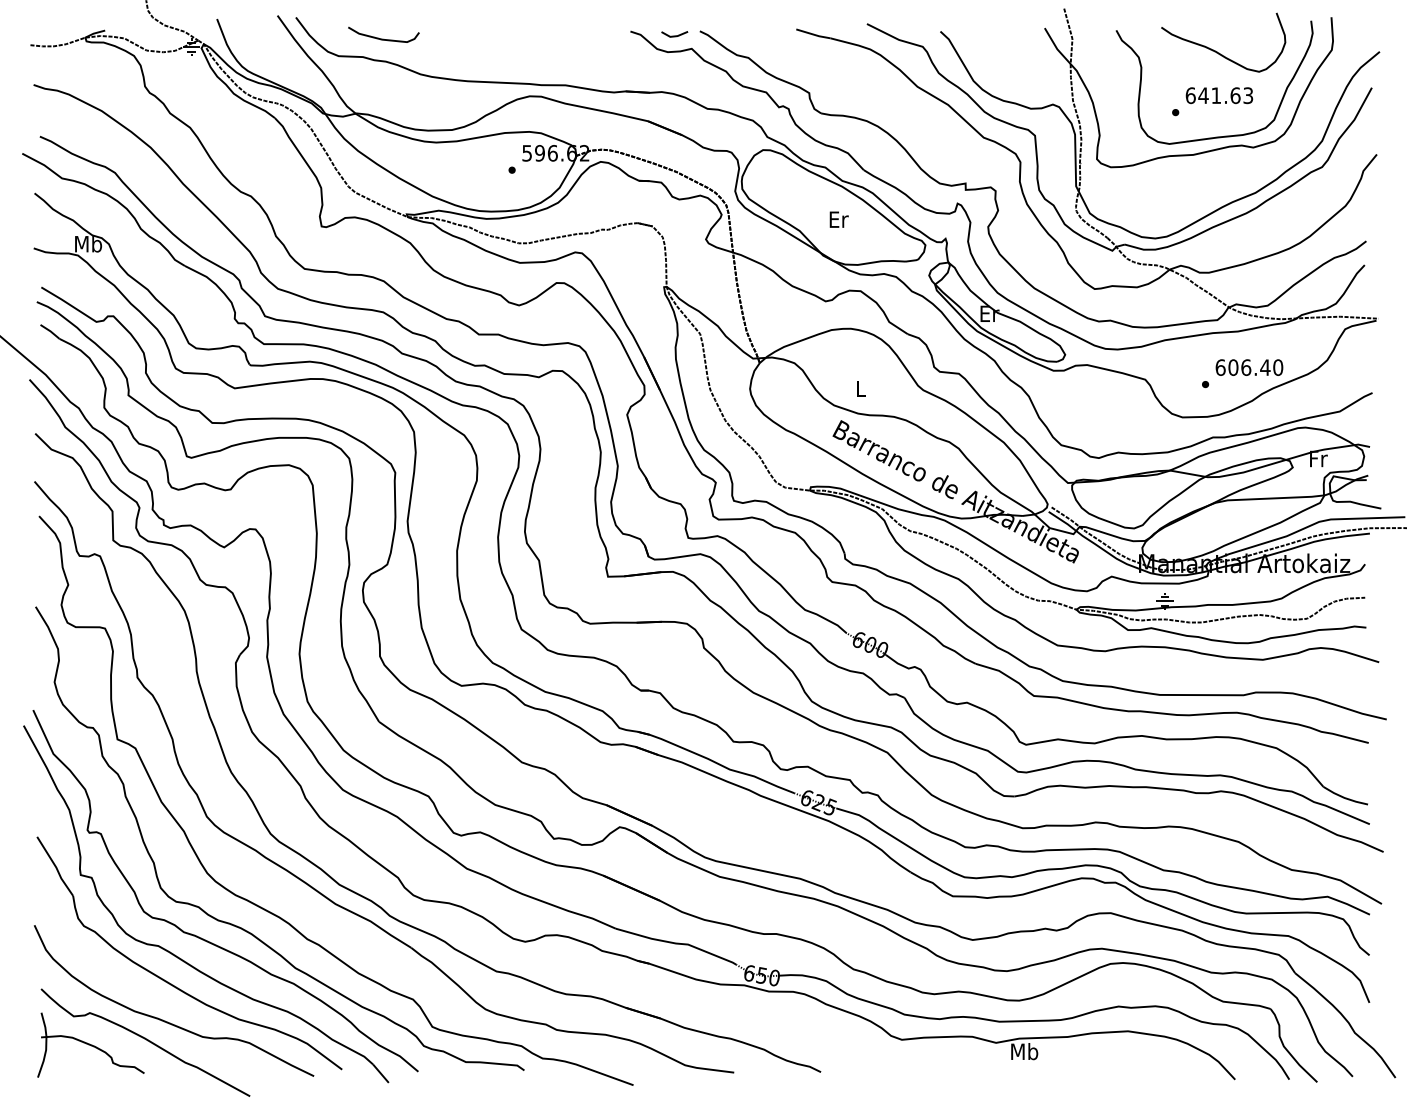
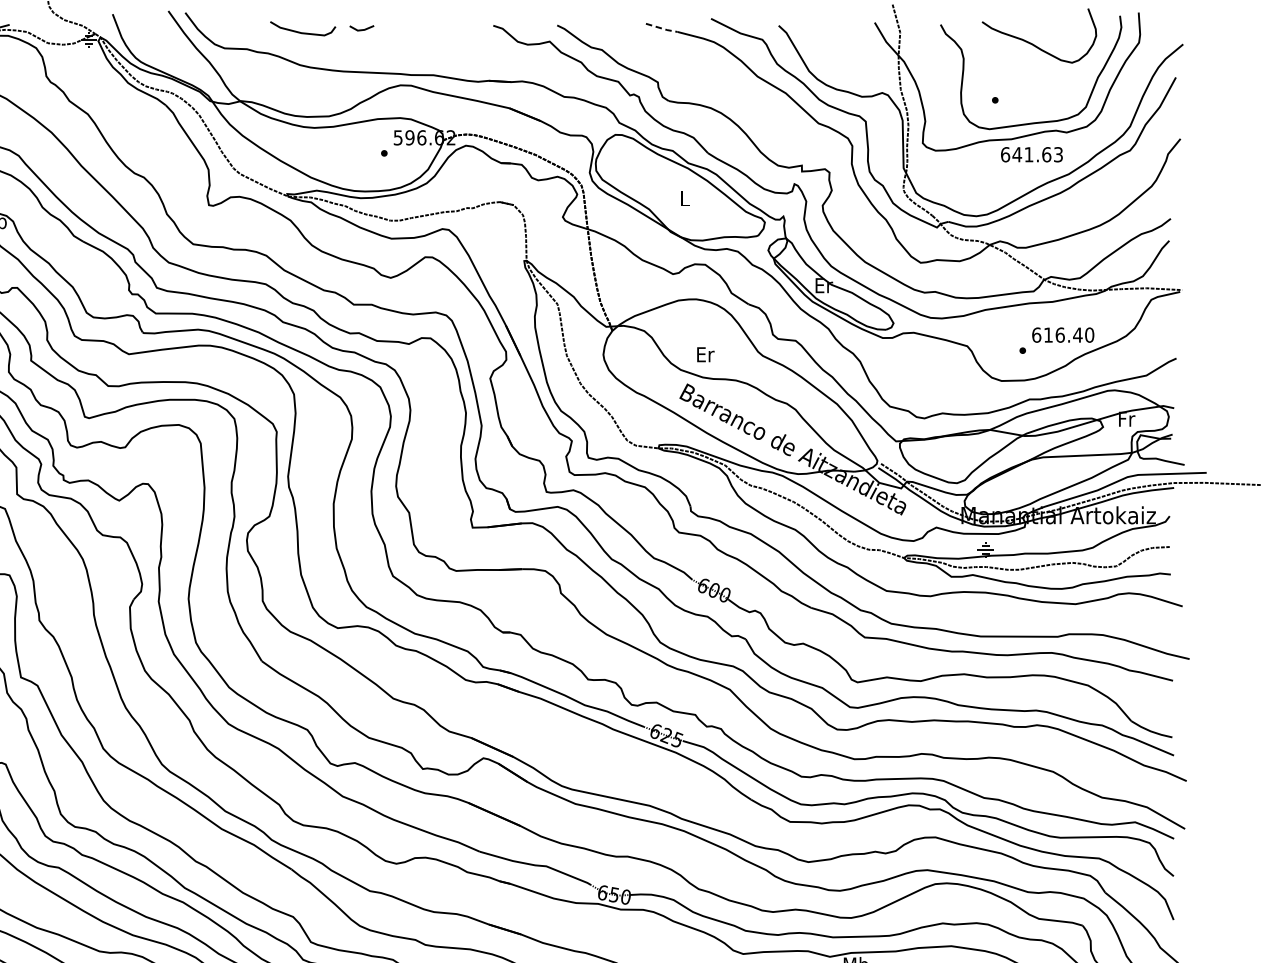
line: (814, 34) -> (662, 28), solid -> dashed
line: (674, 35) -> (361, 29), moved
curve: (383, 38) -> (302, 32), moved
text: (1219, 95) -> (1031, 154), moved
text: (838, 219) -> (684, 198), Er -> L
text: (1233, 367) -> (1048, 335), 606.40 -> 616.40
text: (860, 388) -> (705, 354), L -> Er

